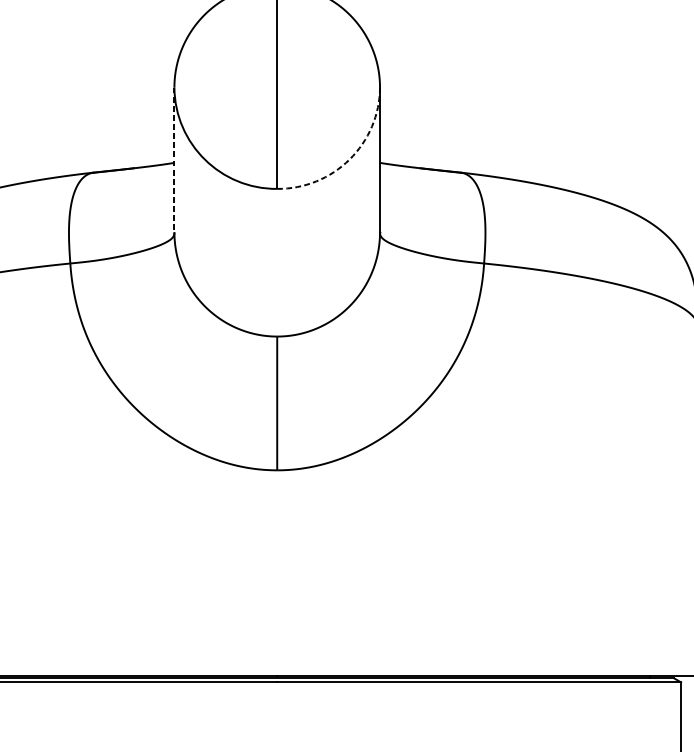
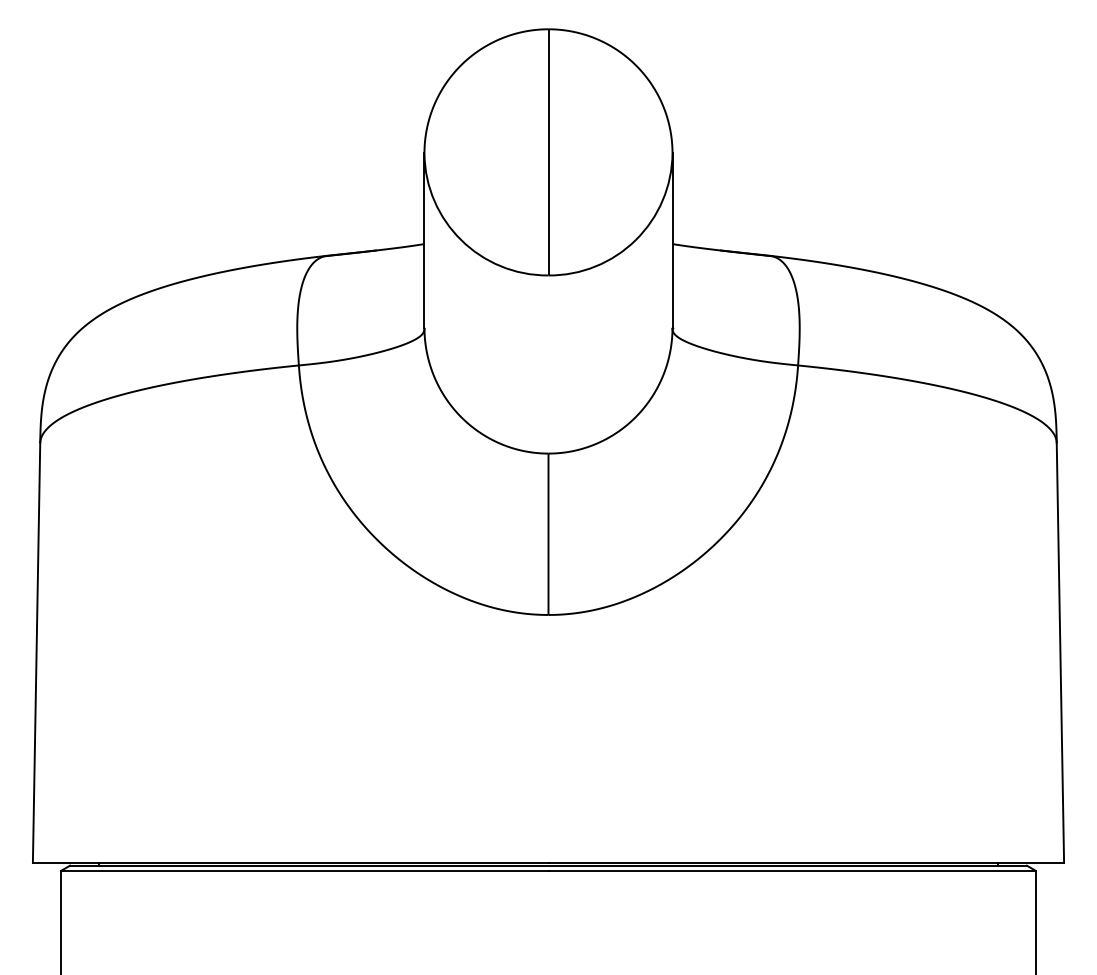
line: (174, 159) -> (424, 240), dashed -> solid
arc: (349, 159) -> (635, 240), dashed -> solid

